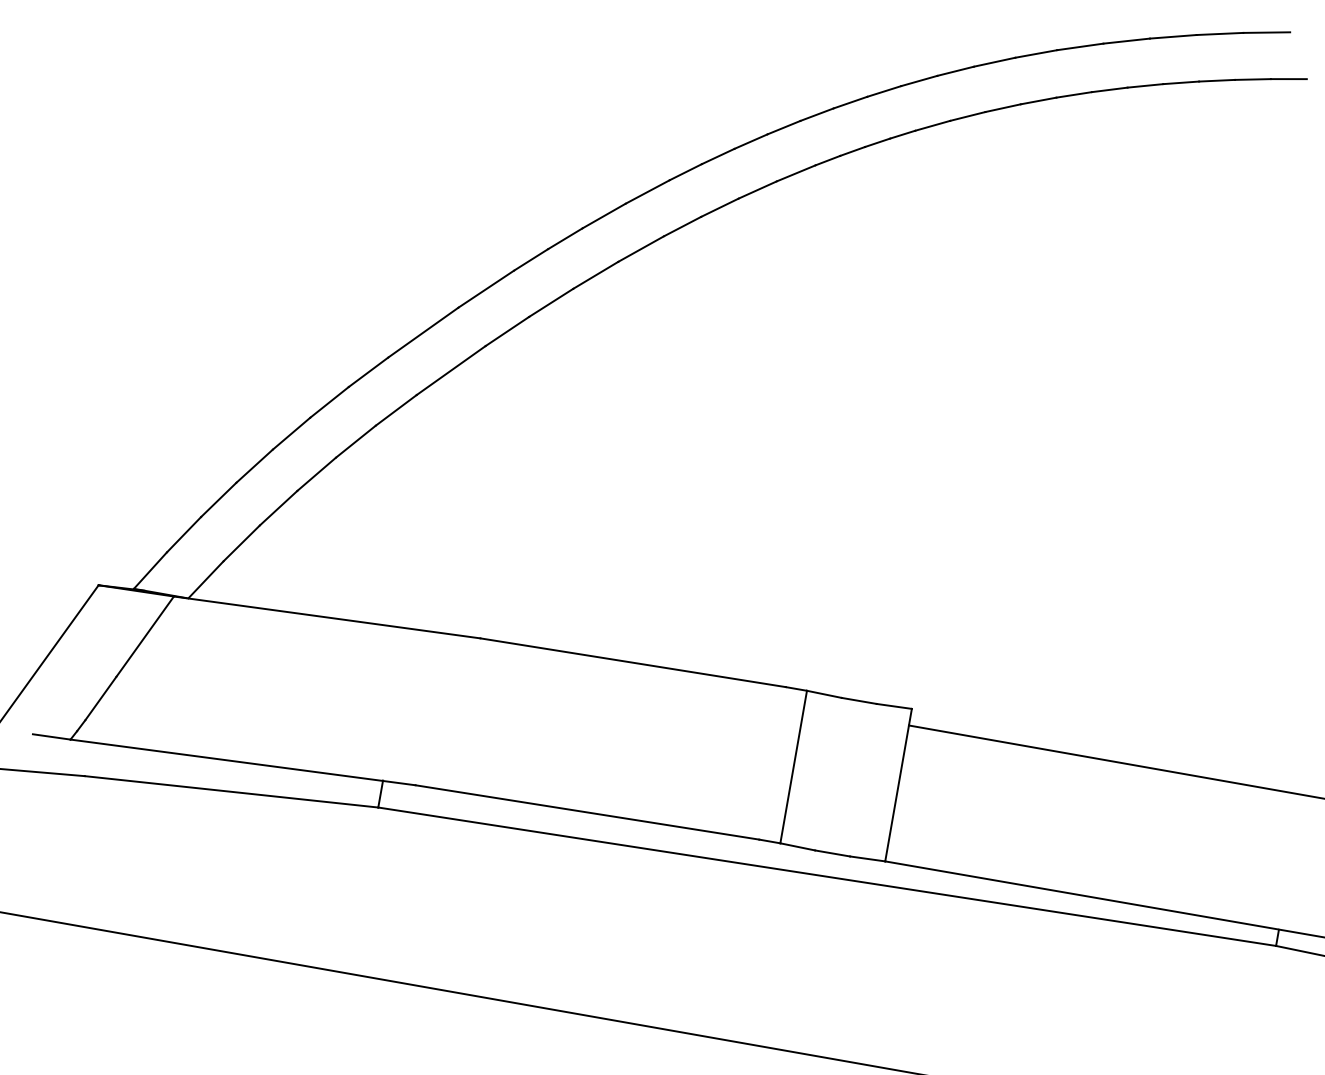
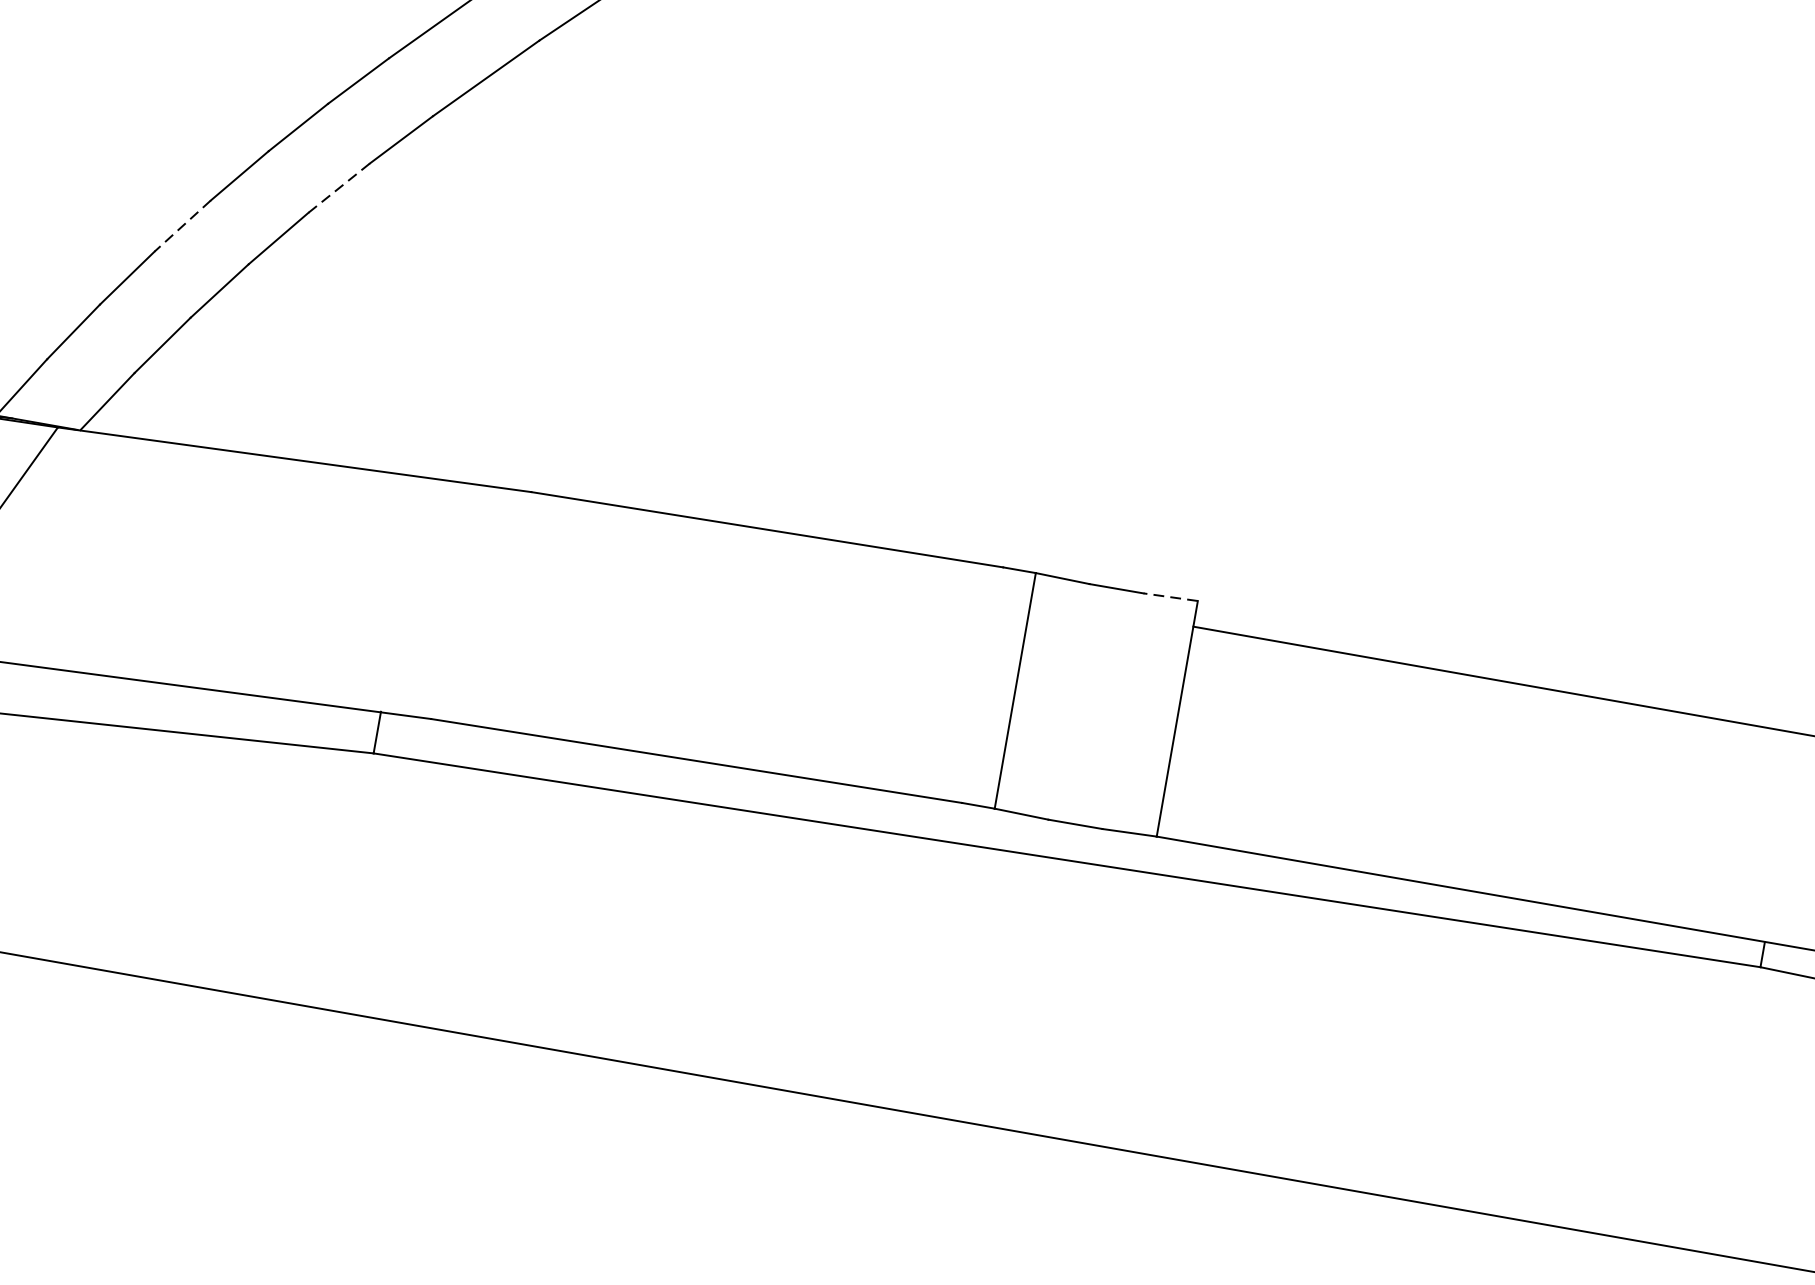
line: (355, 441) -> (338, 187), solid -> dashed
line: (254, 466) -> (182, 226), solid -> dashed
line: (894, 706) -> (1171, 597), solid -> dashed

